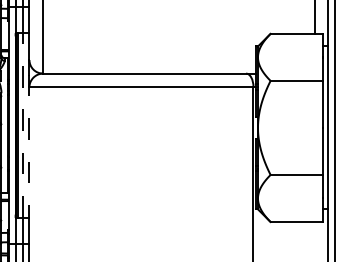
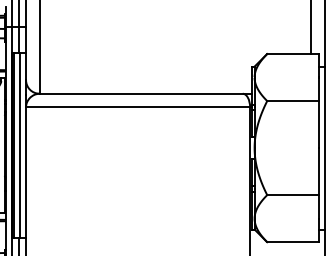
line: (22, 125) -> (19, 145), dashed -> solid
line: (29, 146) -> (26, 166), dashed -> solid

